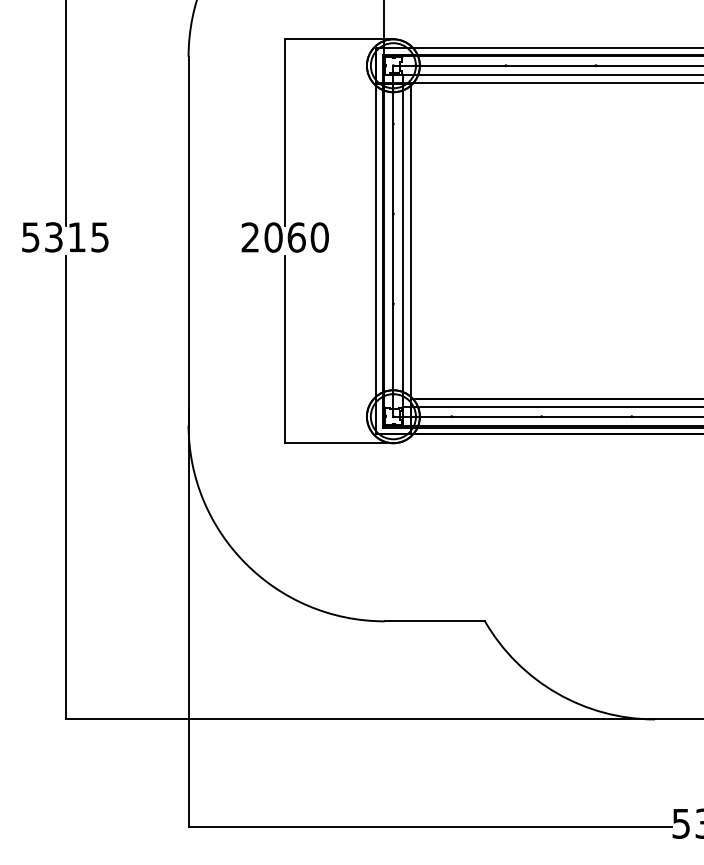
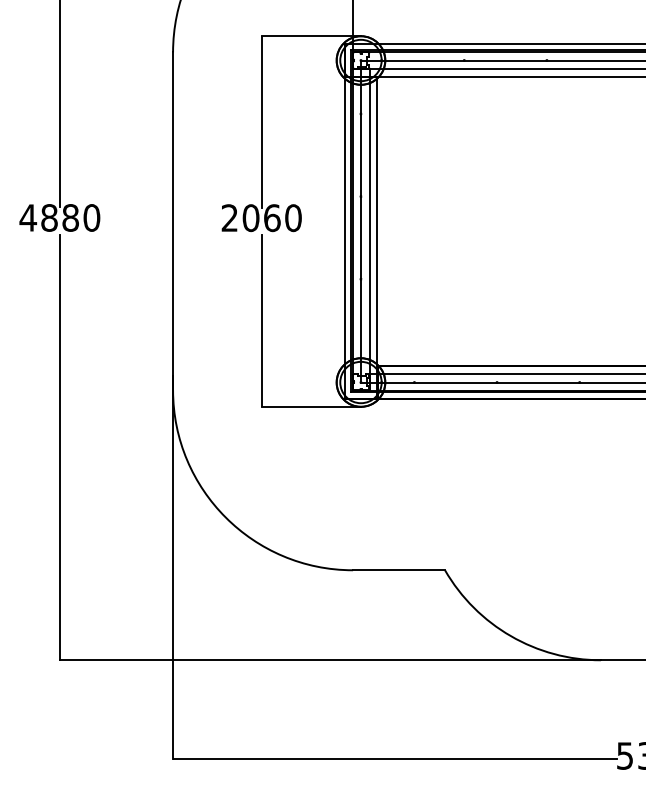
text: (65, 237) -> (60, 218), 5315 -> 4880

